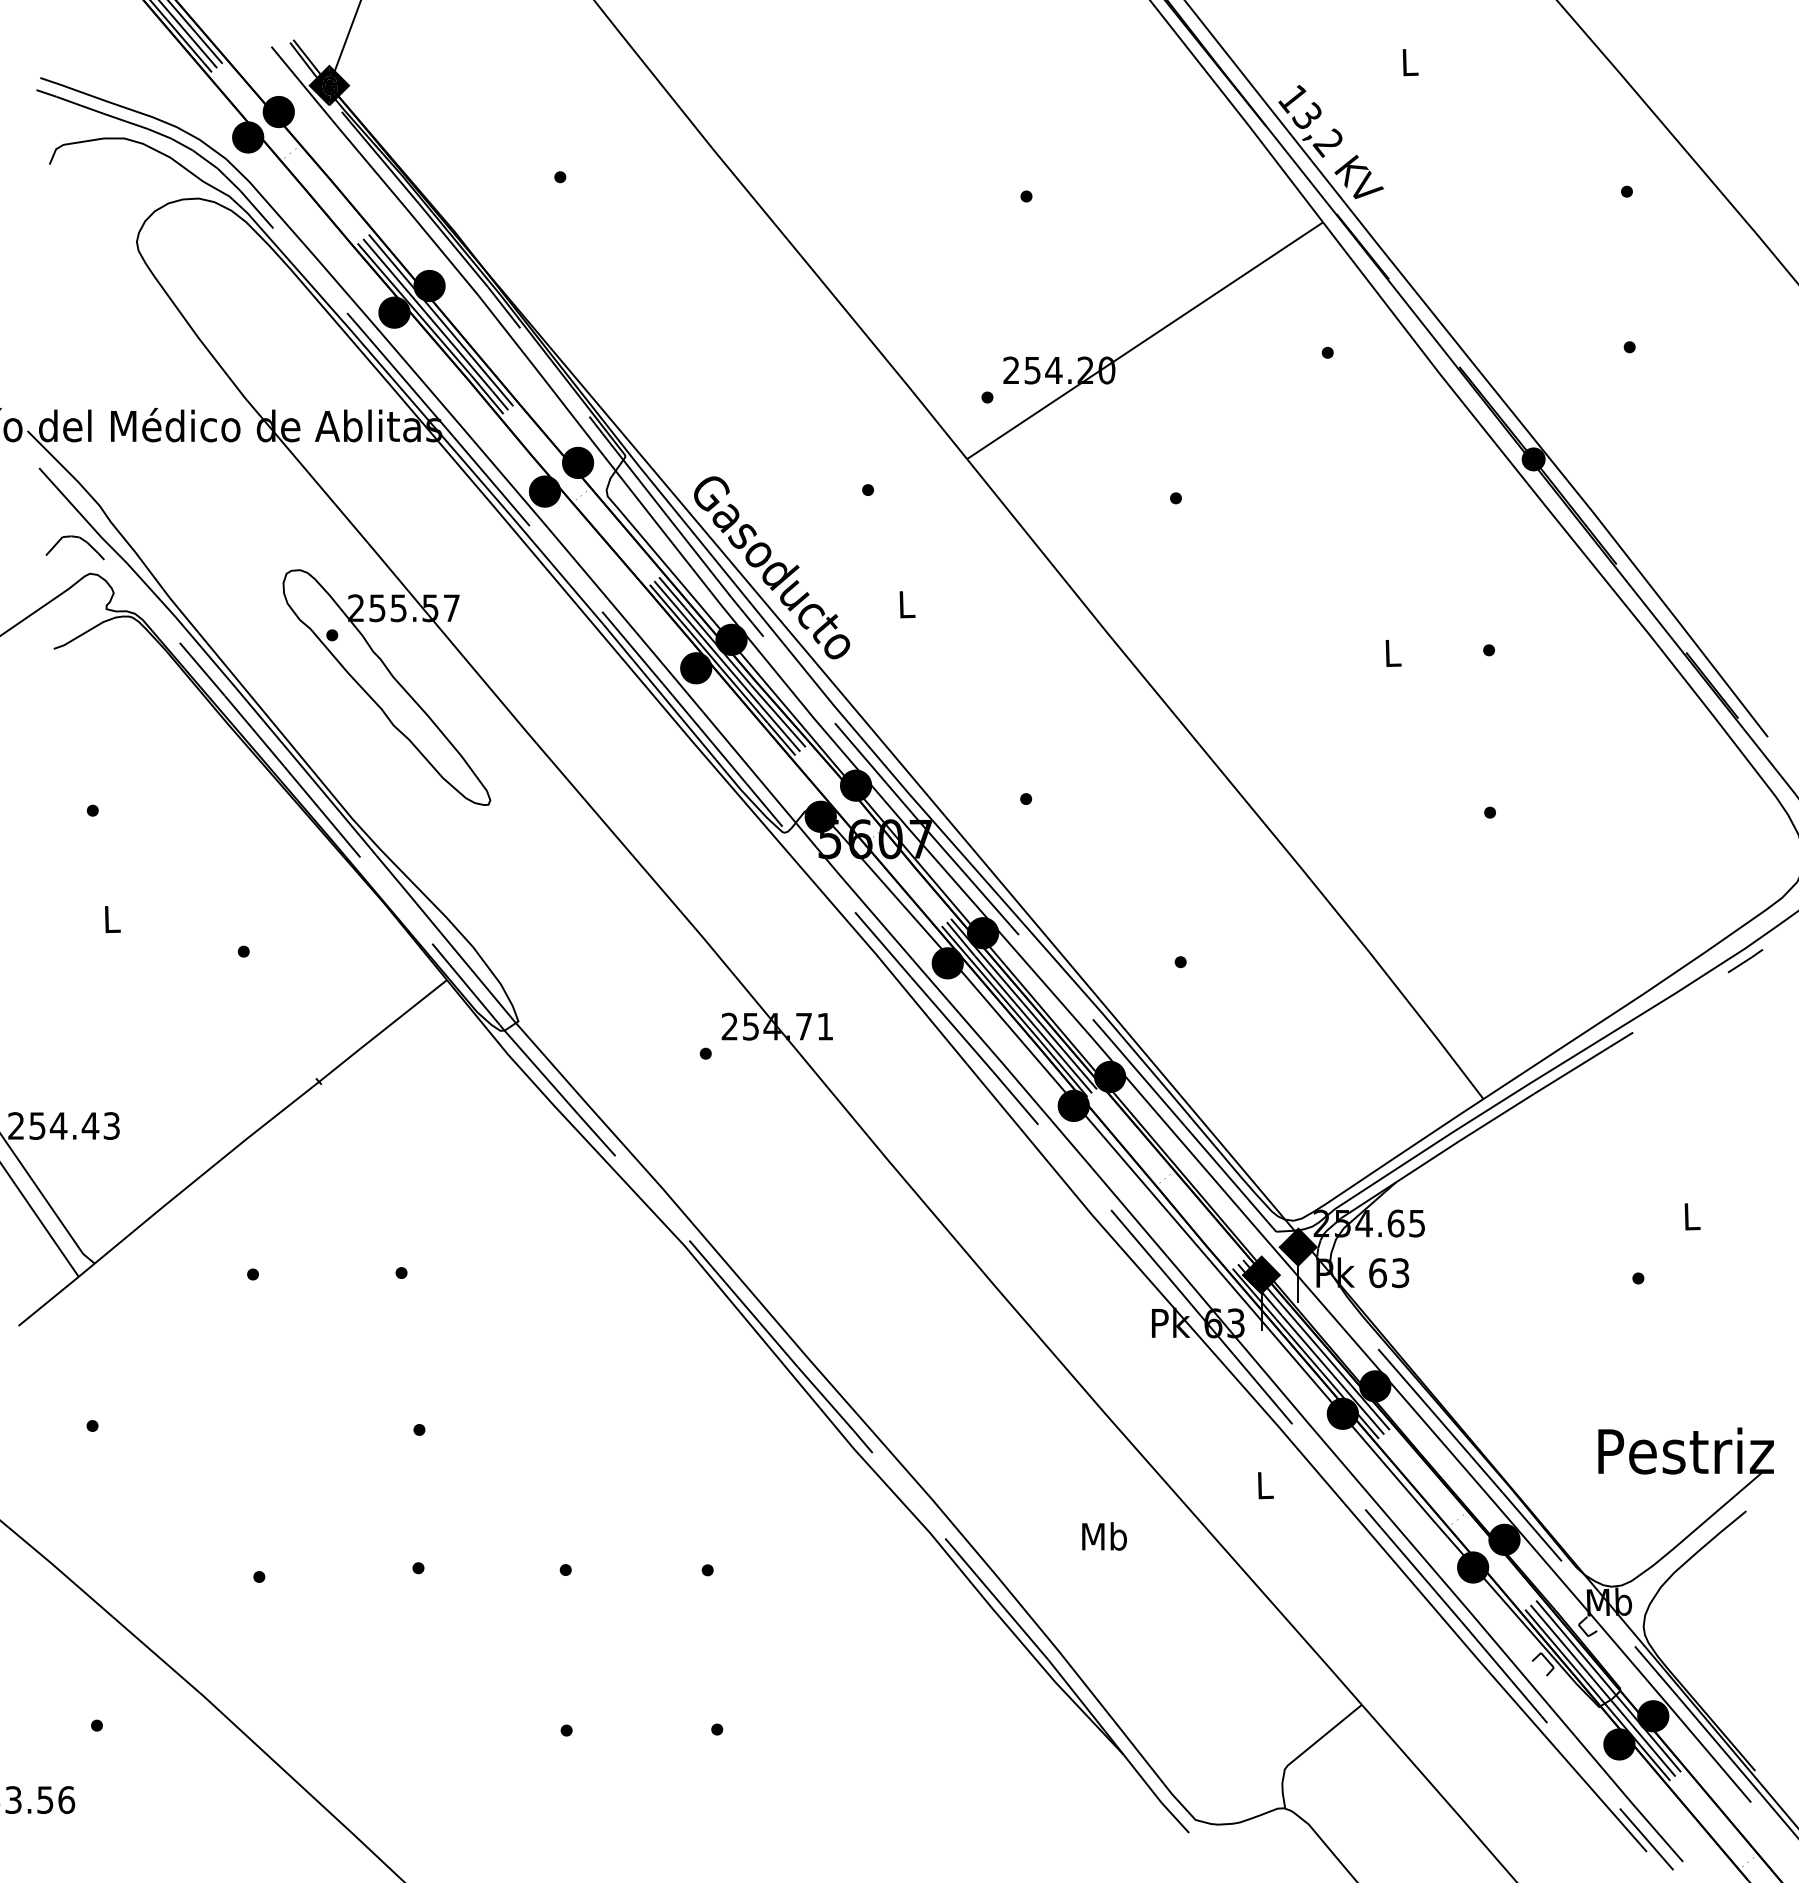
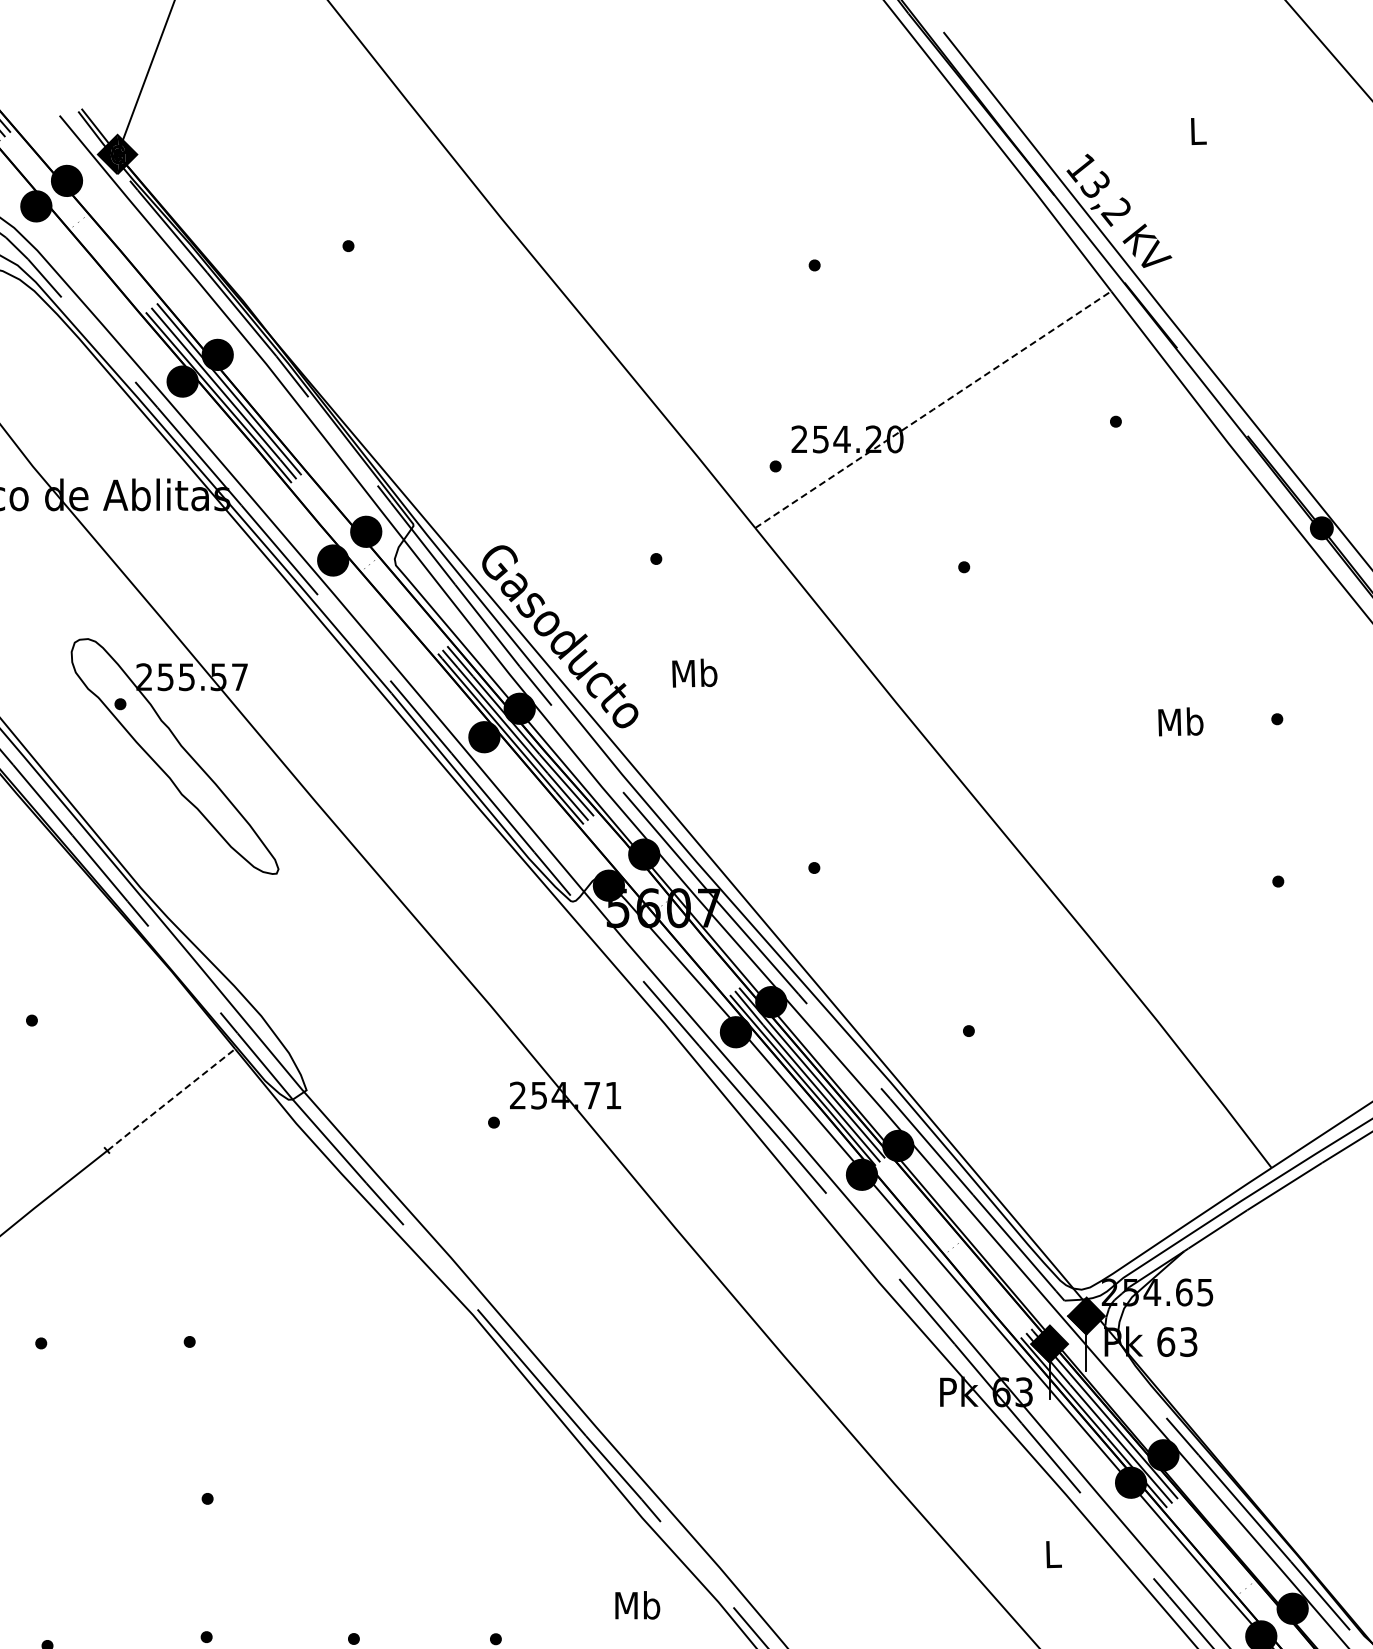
line: (1145, 340) -> (933, 409), solid -> dashed
text: (906, 603) -> (694, 672), L -> Mb
text: (1392, 652) -> (1180, 721), L -> Mb
line: (382, 1031) -> (170, 1100), solid -> dashed
text: (1104, 1536) -> (637, 1605), moved

